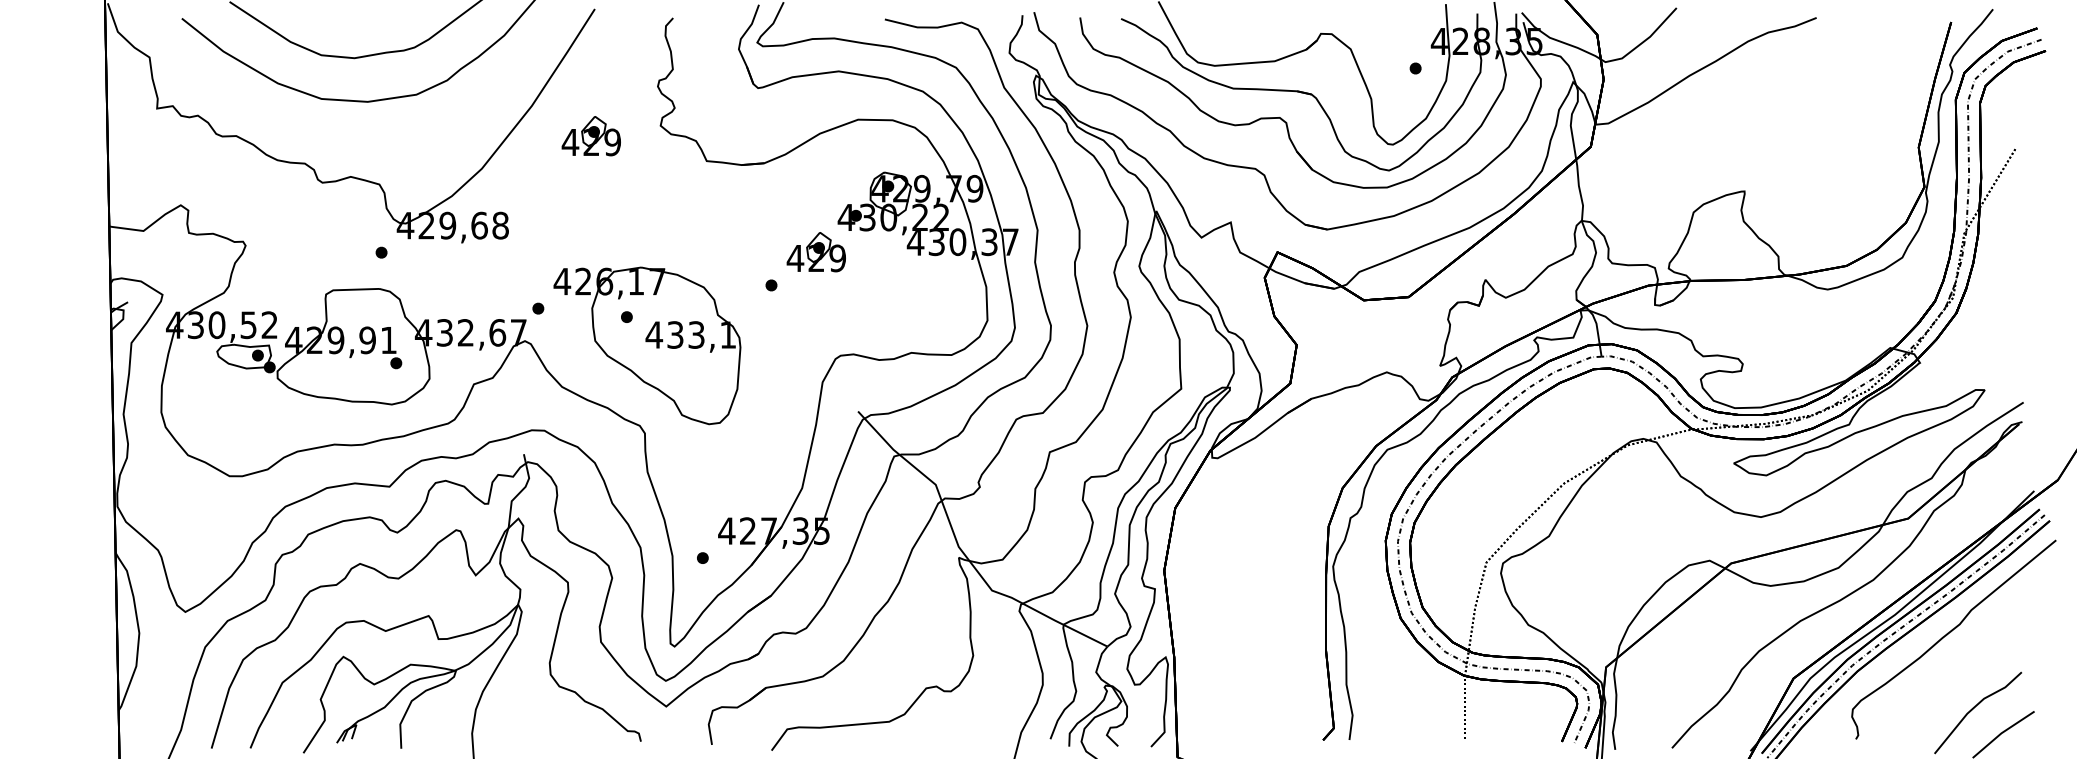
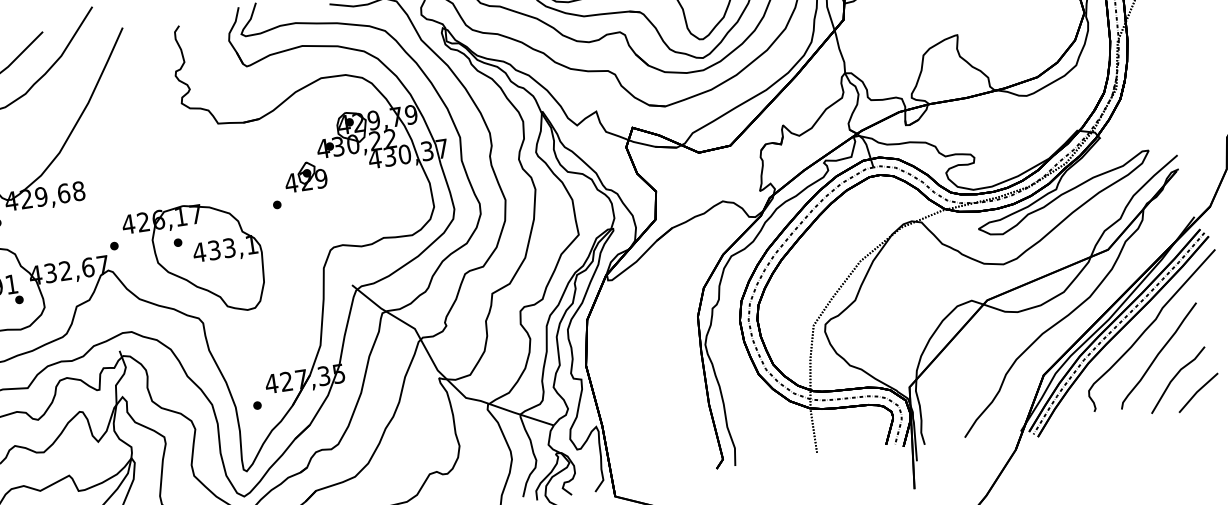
part: (590, 136) -> (133, 118), removed
curve: (1955, 674) -> (1158, 355), added

